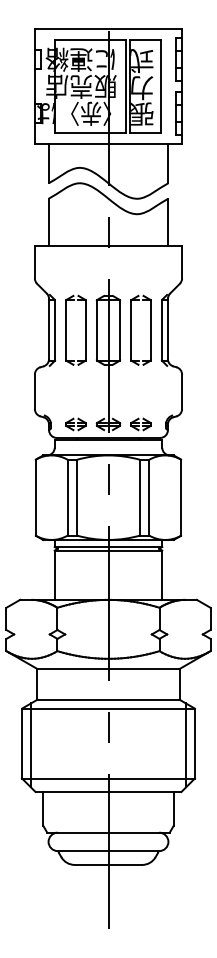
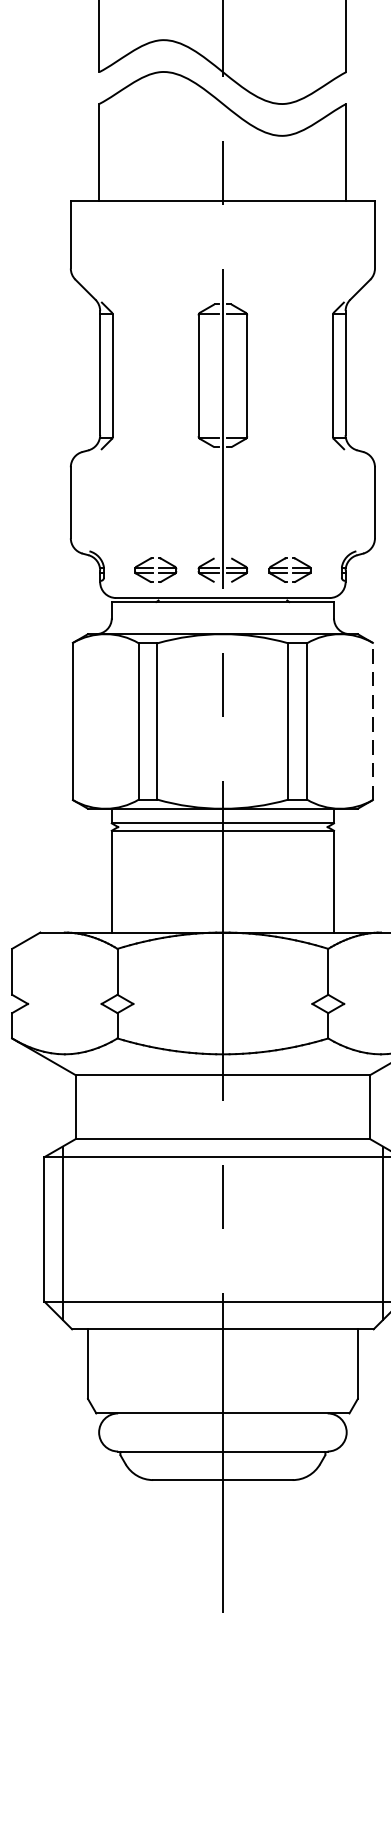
part: (66, 329) -> (136, 374), removed
part: (131, 329) -> (270, 374), removed
line: (181, 497) -> (373, 721), solid -> dashed

